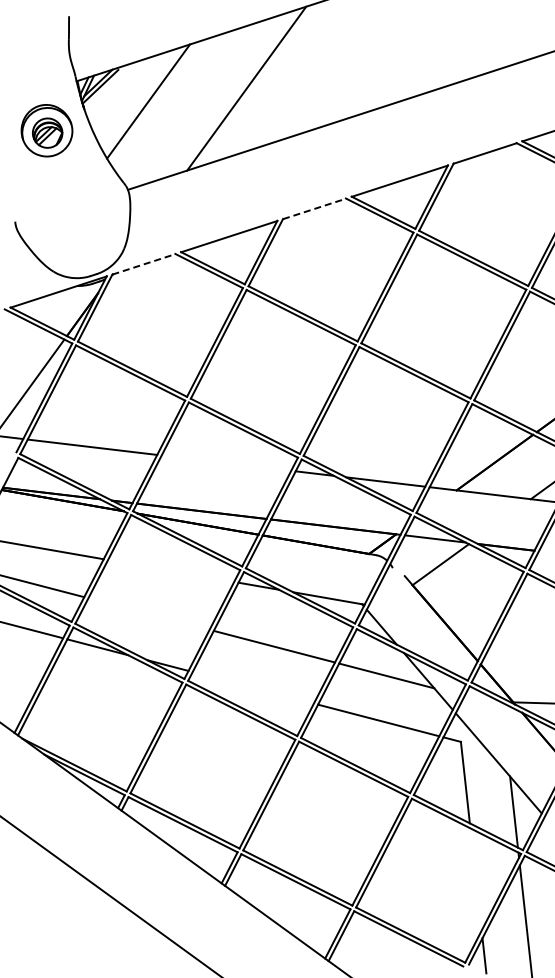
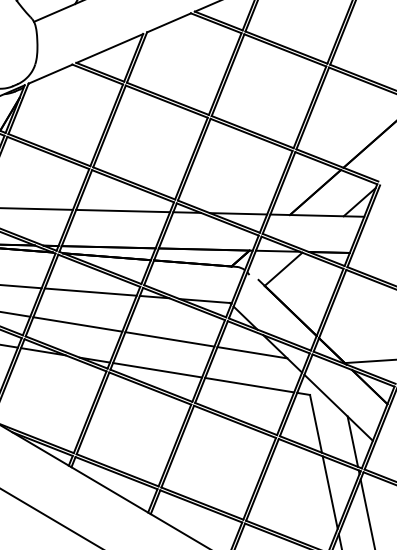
line: (315, 208) -> (169, 22), dashed -> solid
line: (144, 264) -> (50, 74), dashed -> solid
line: (226, 462) -> (123, 210), added
line: (171, 570) -> (91, 291), added
line: (148, 613) -> (77, 324), added
line: (252, 687) -> (156, 370), added
line: (475, 879) -> (329, 492), added

